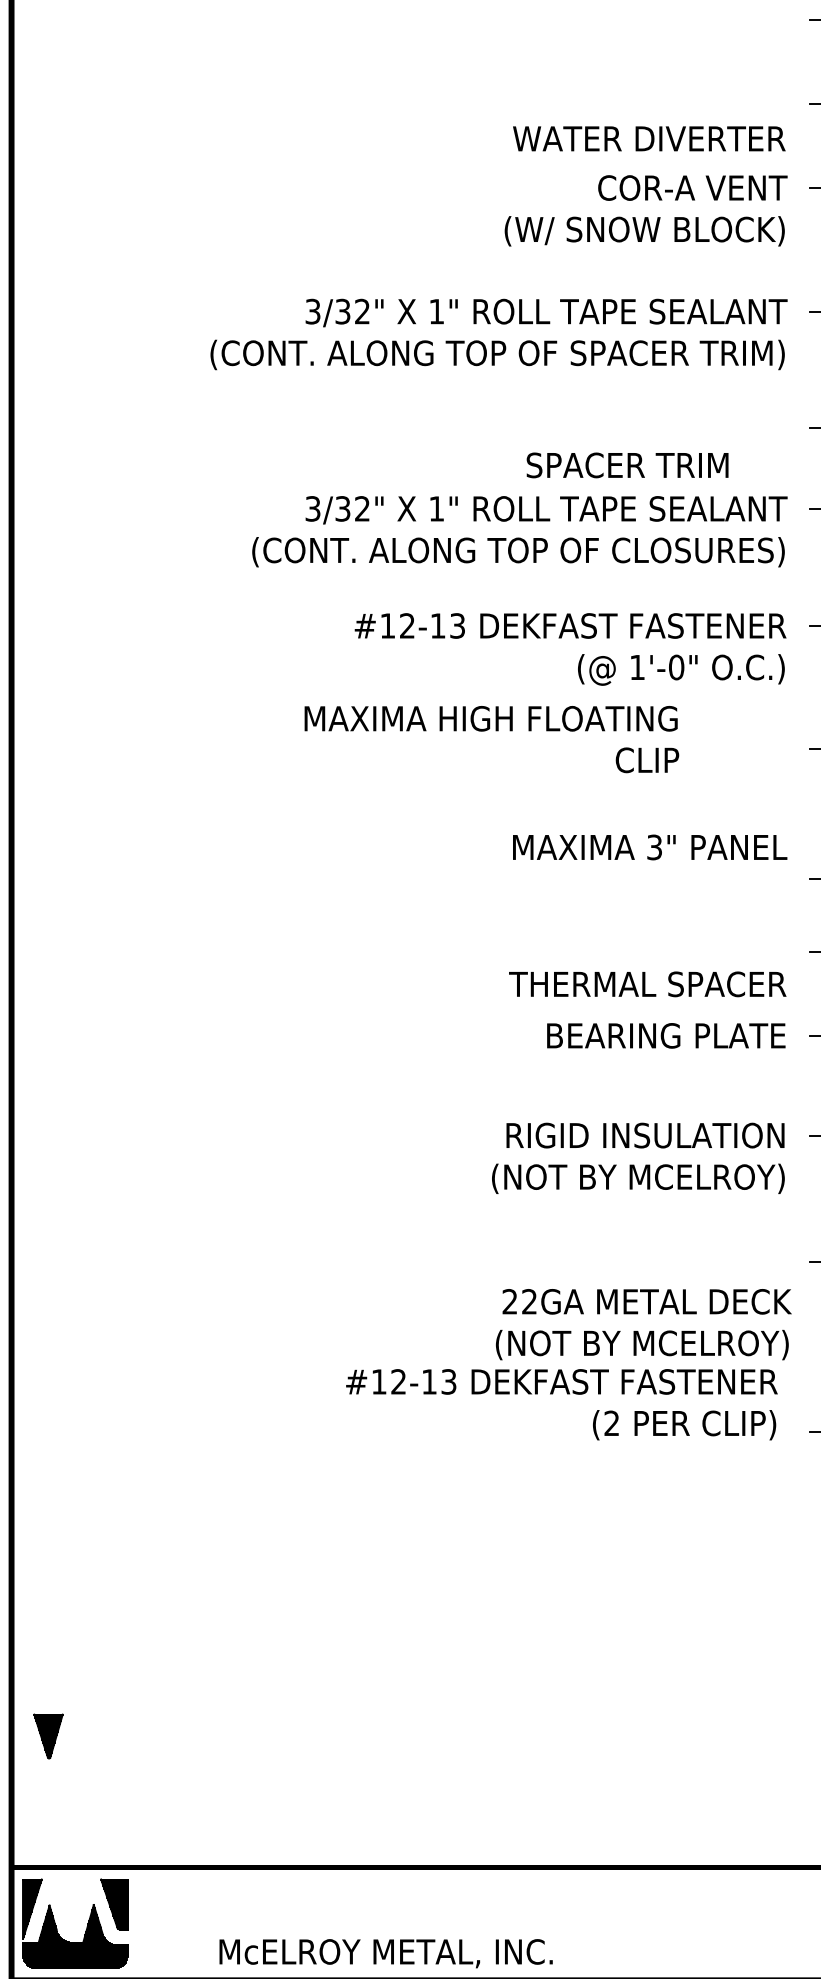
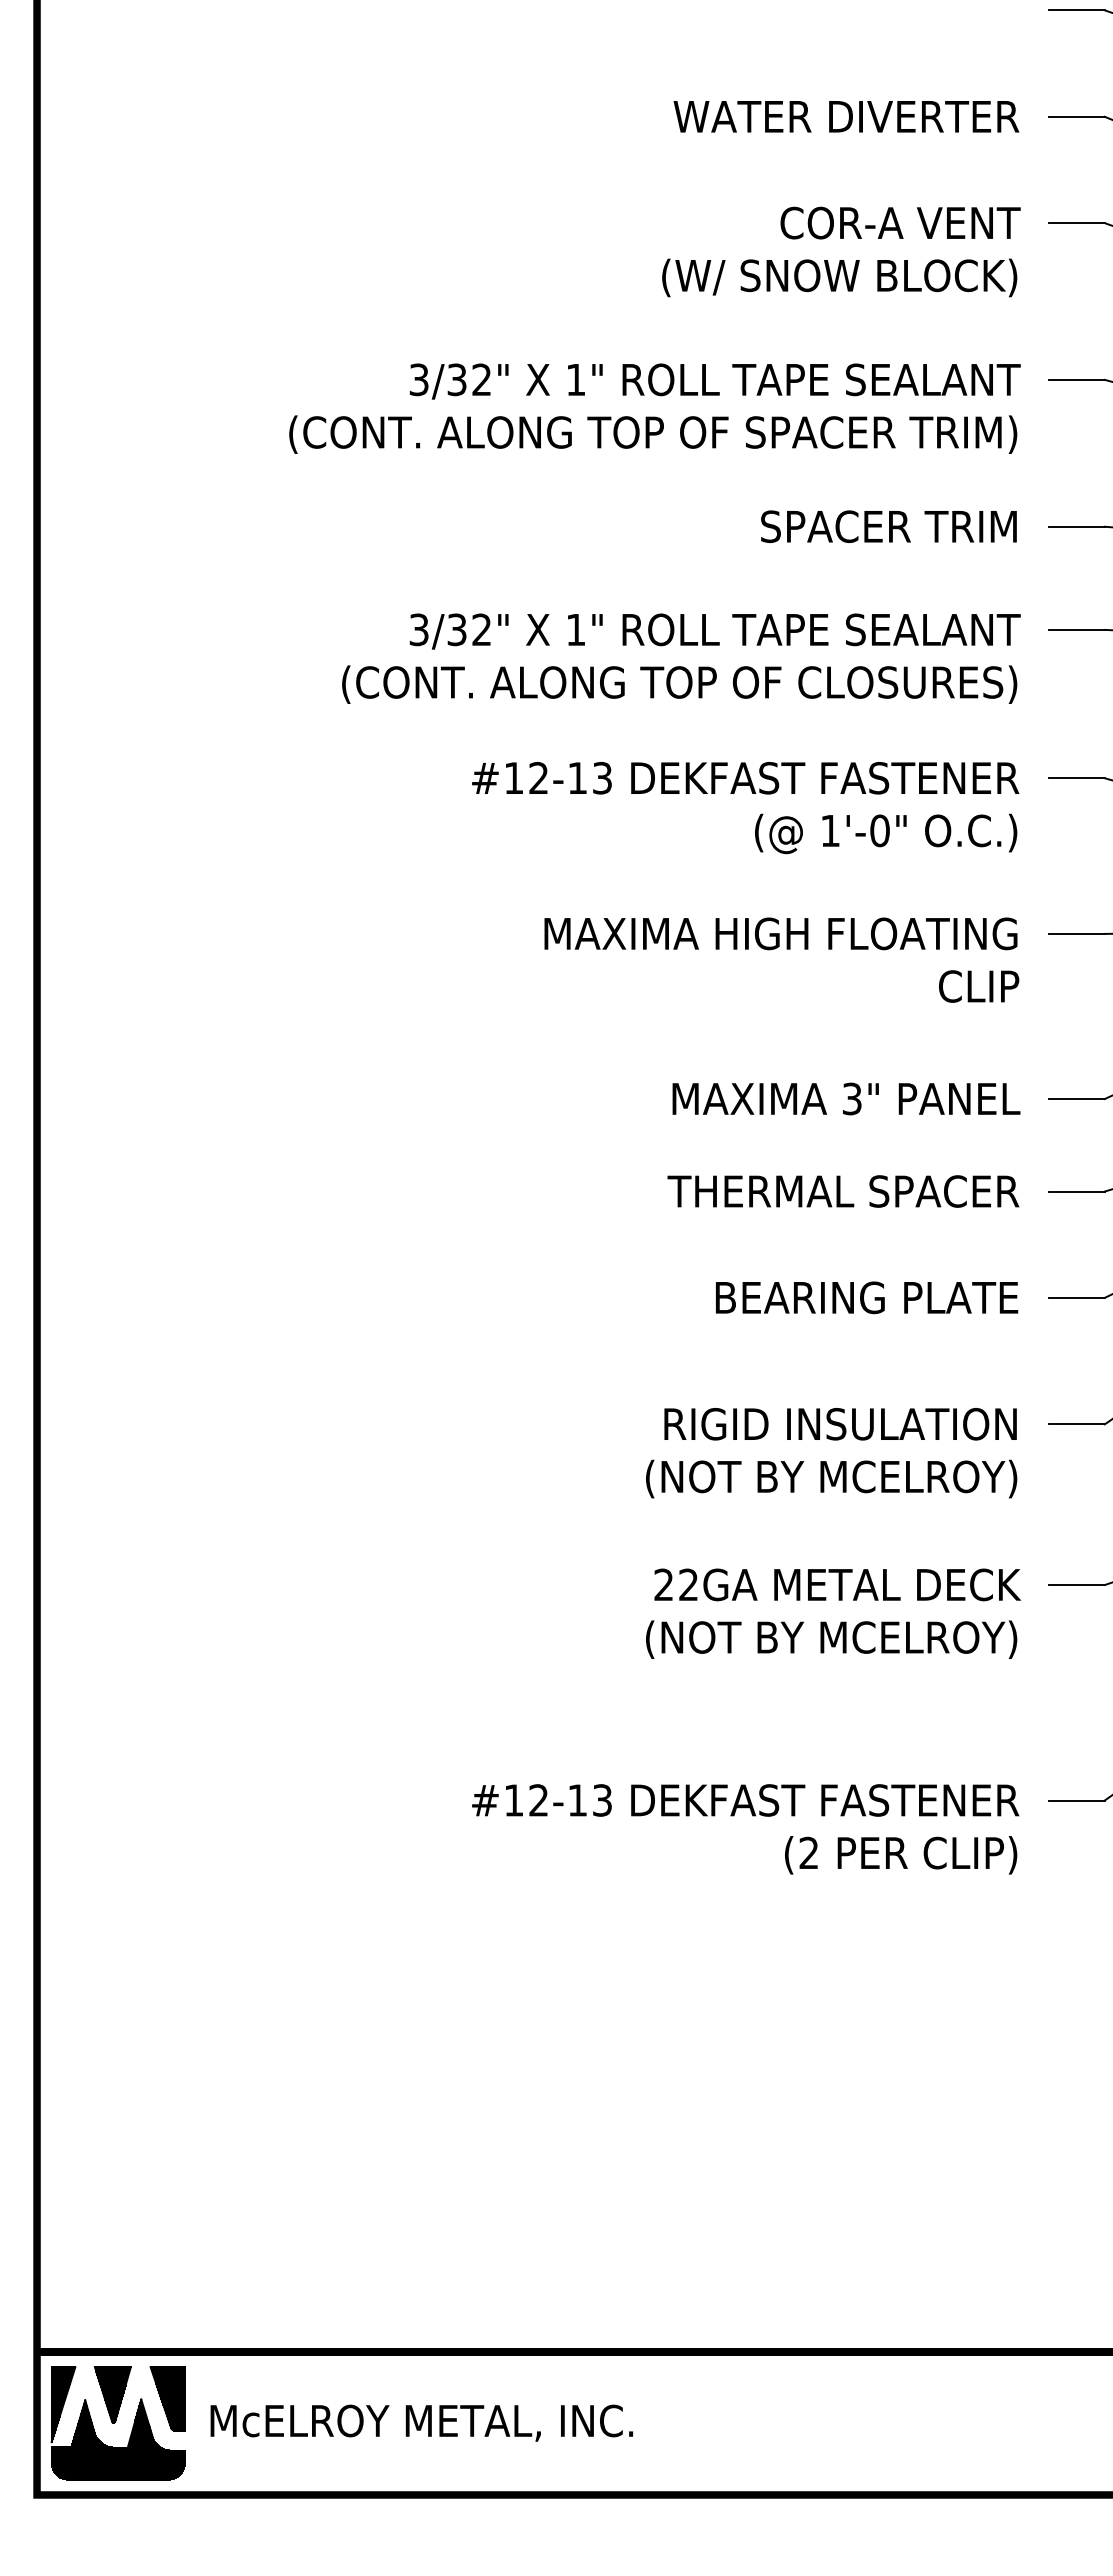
text: (649, 138) -> (846, 116), moved
text: (627, 465) -> (888, 526), moved
text: (491, 739) -> (781, 959), moved
text: (650, 847) -> (846, 1098), moved
text: (647, 984) -> (843, 1191), moved
text: (643, 1324) -> (833, 1613), moved
text: (561, 1404) -> (745, 1829), moved
part: (48, 1736) -> (112, 2394), moved
text: (385, 1953) -> (421, 2422), moved

